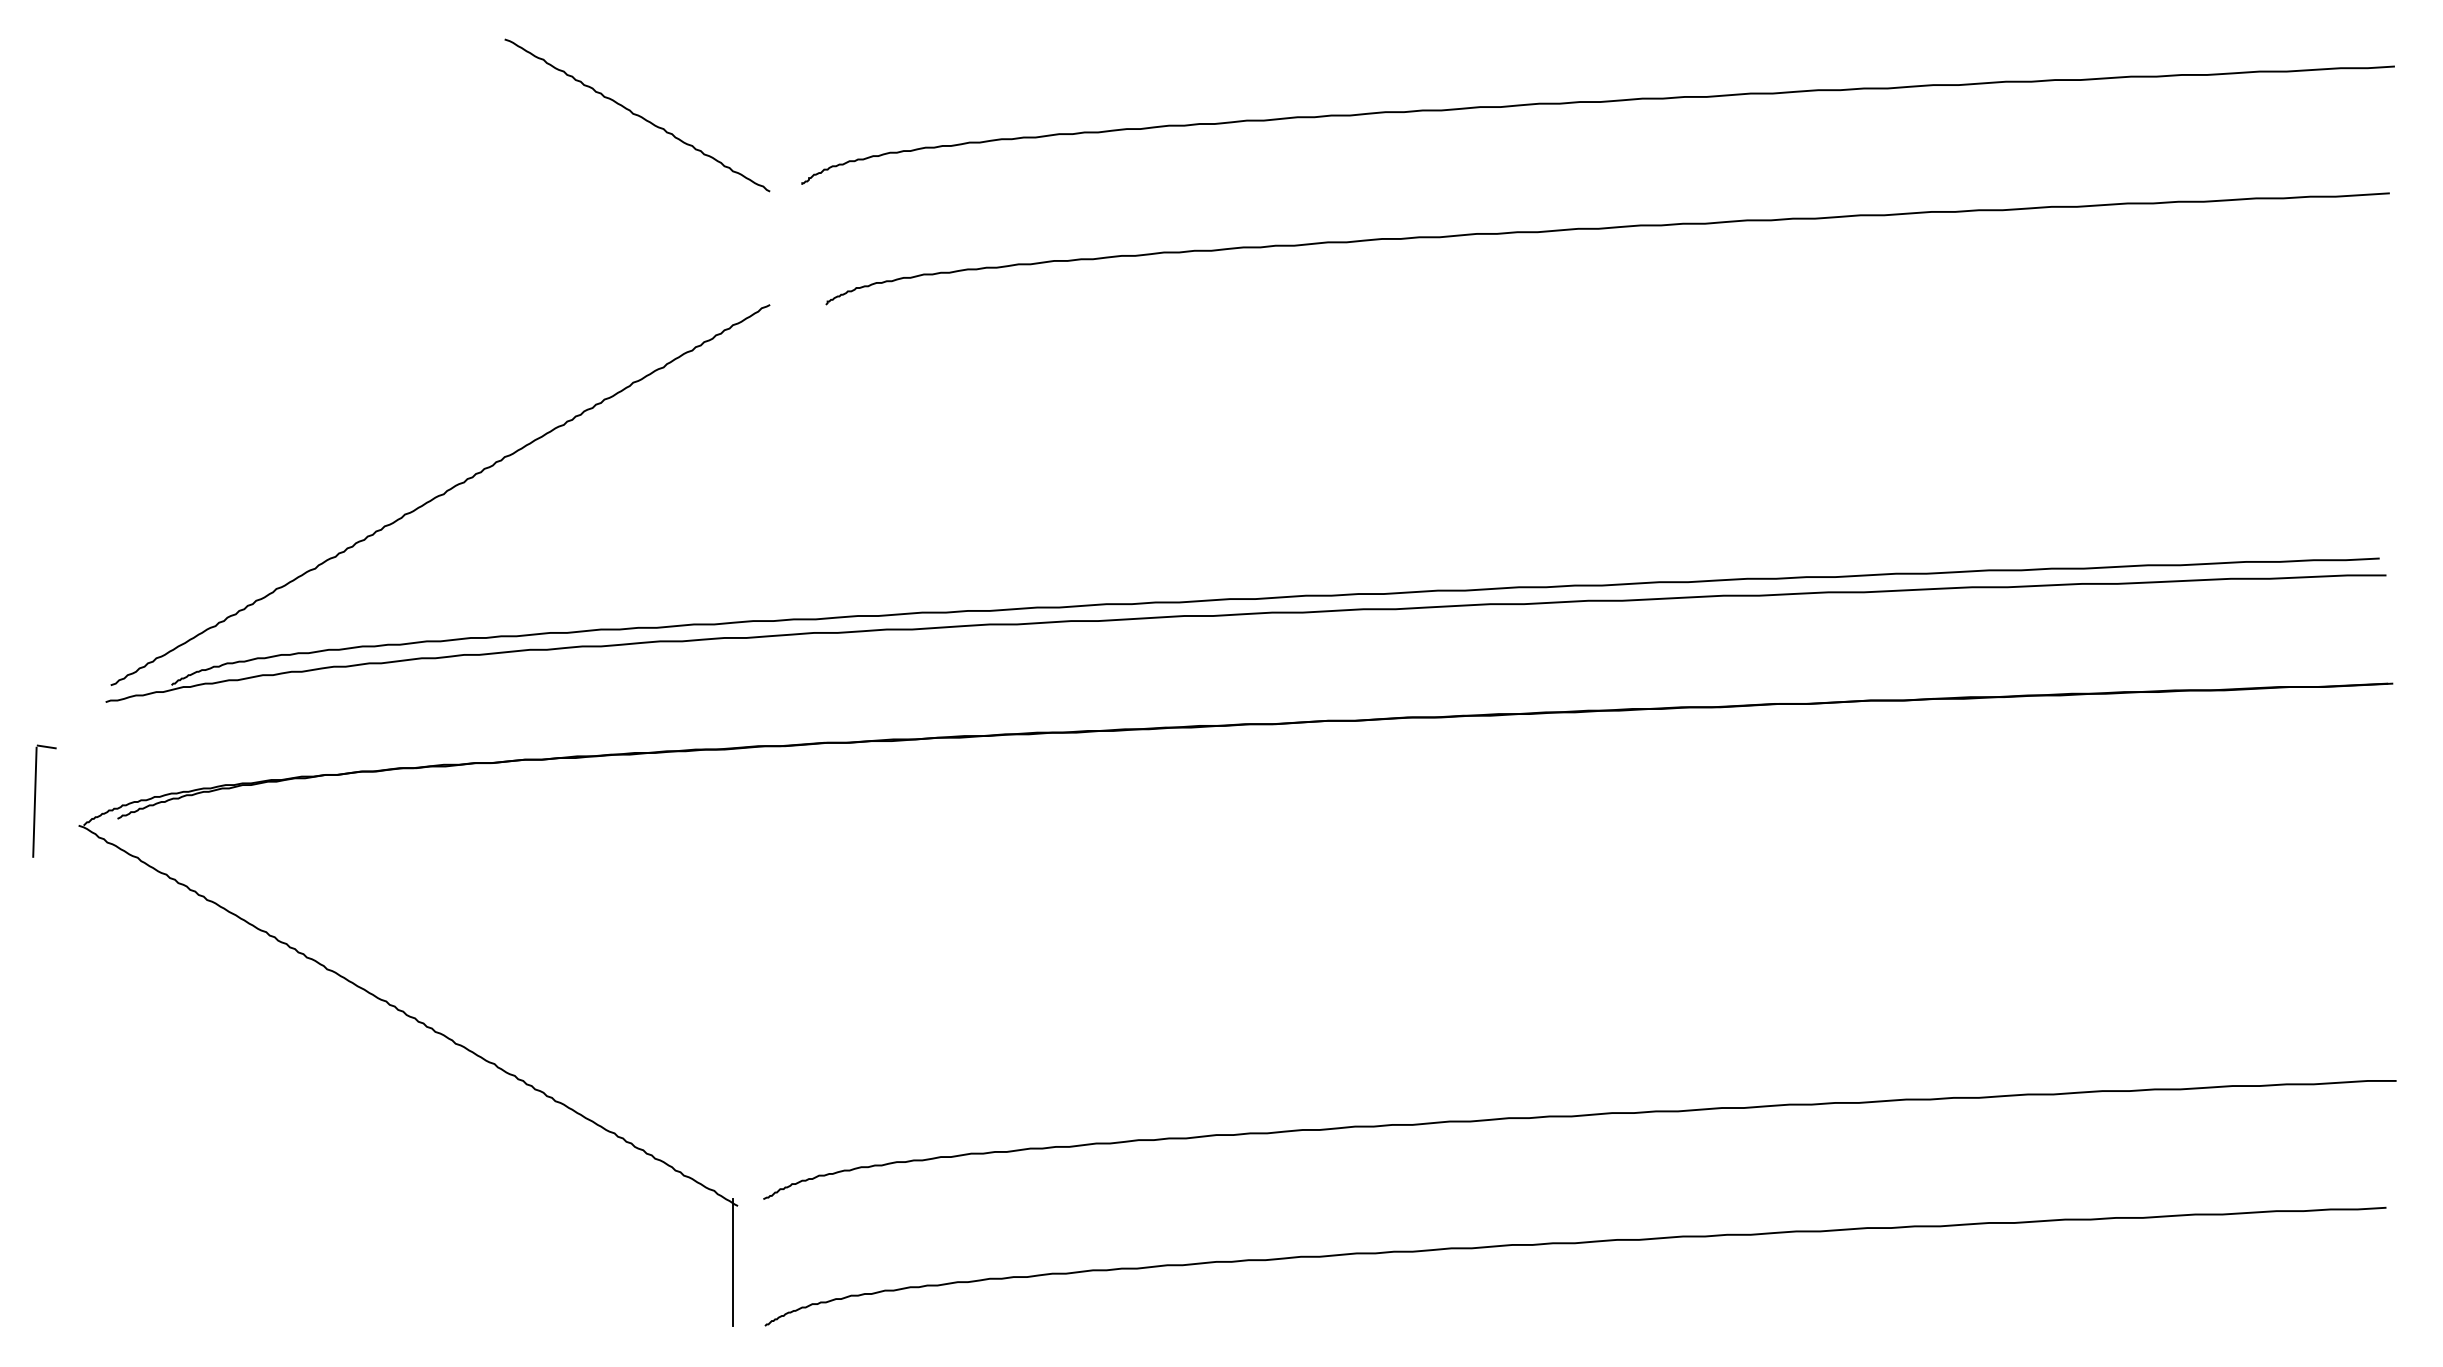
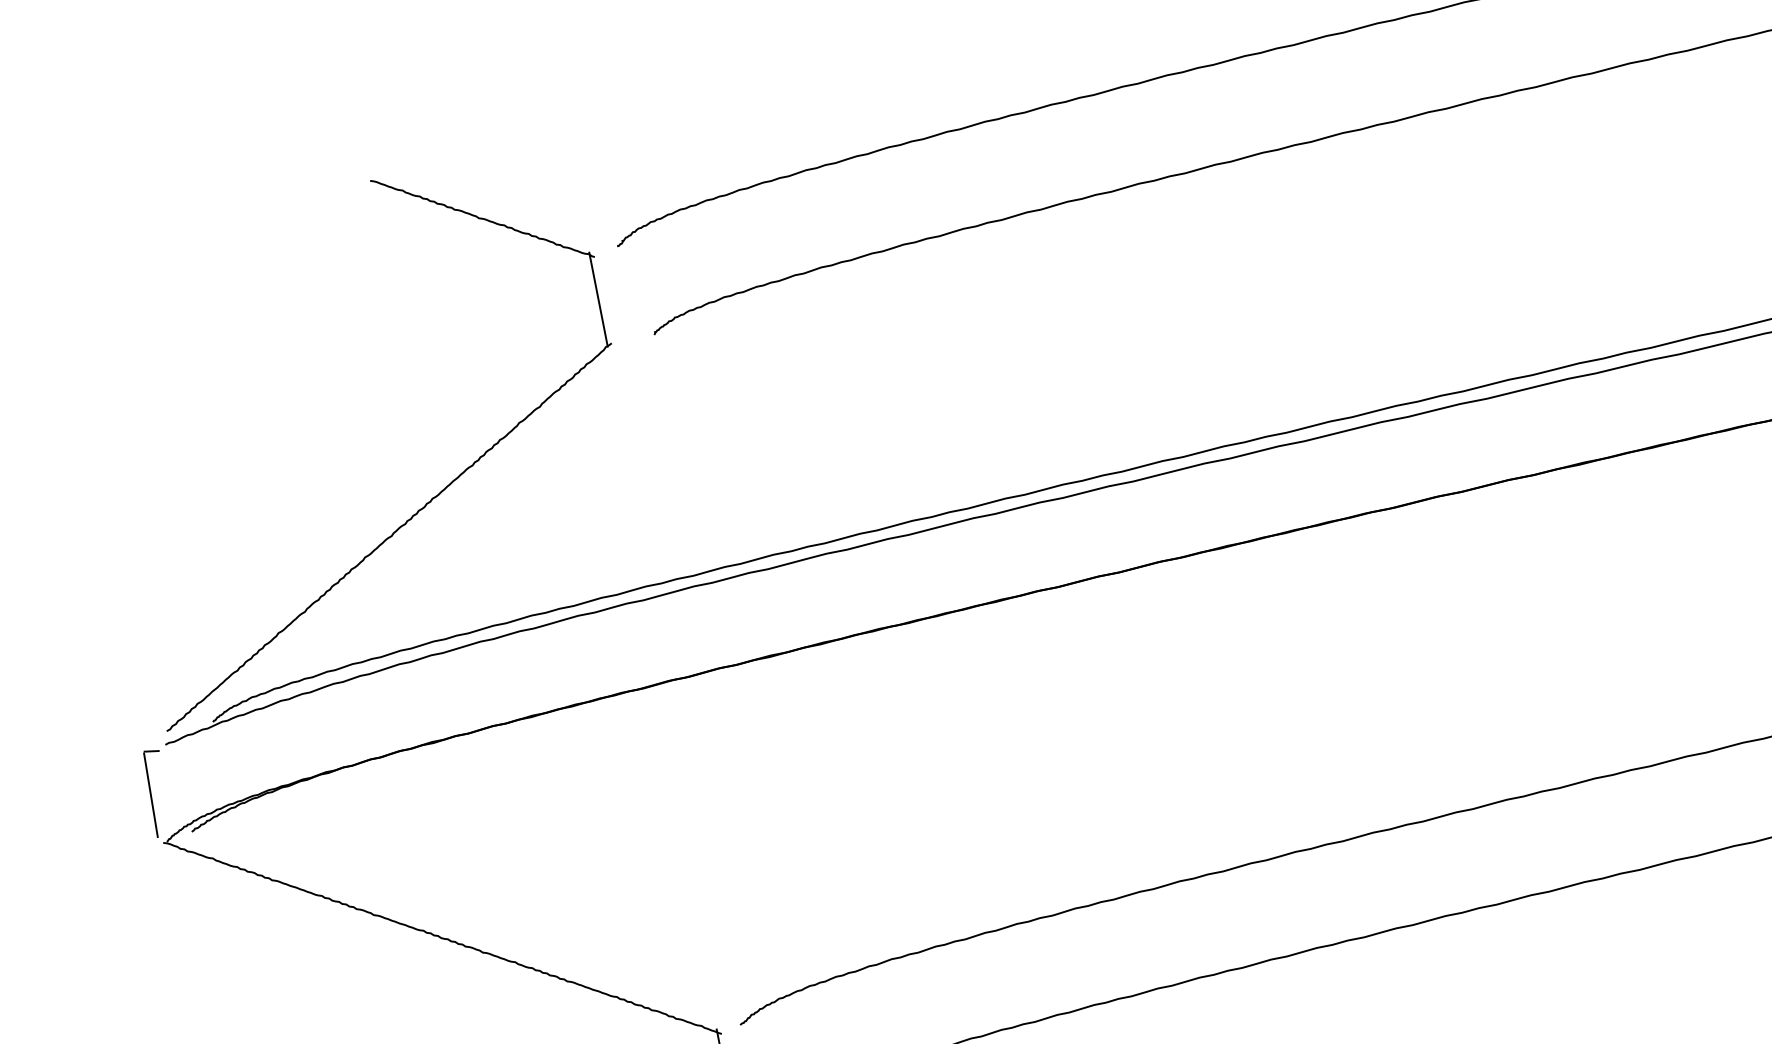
line: (764, 246) -> (598, 299), added
part: (35, 800) -> (151, 793), moved

